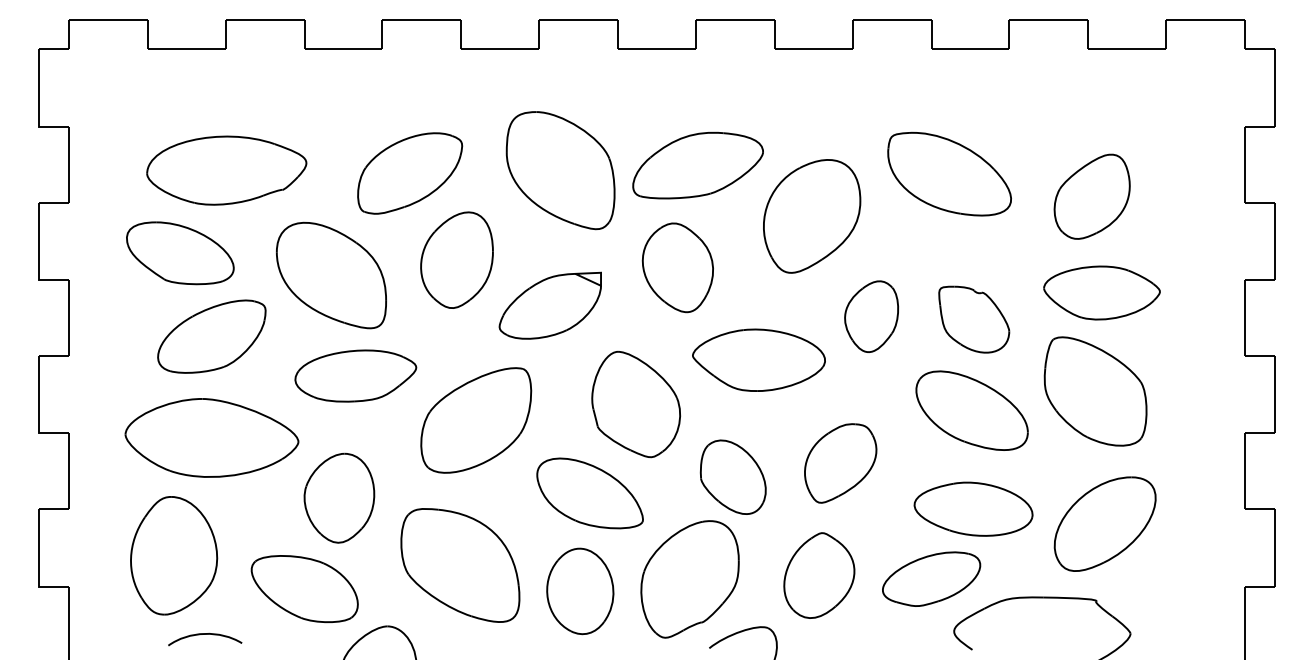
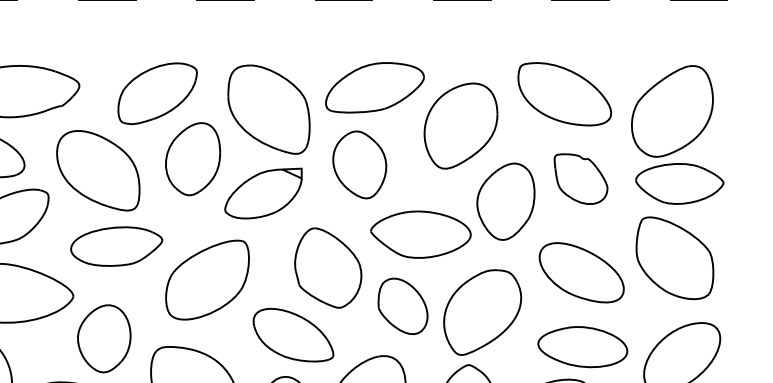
part: (560, 170) -> (268, 109), moved
part: (1091, 196) -> (671, 111), size x1.43
part: (871, 316) -> (505, 201), size x1.43
part: (974, 319) -> (581, 179), moved
part: (840, 463) -> (482, 312), size x1.43
part: (732, 476) -> (402, 305), moved

